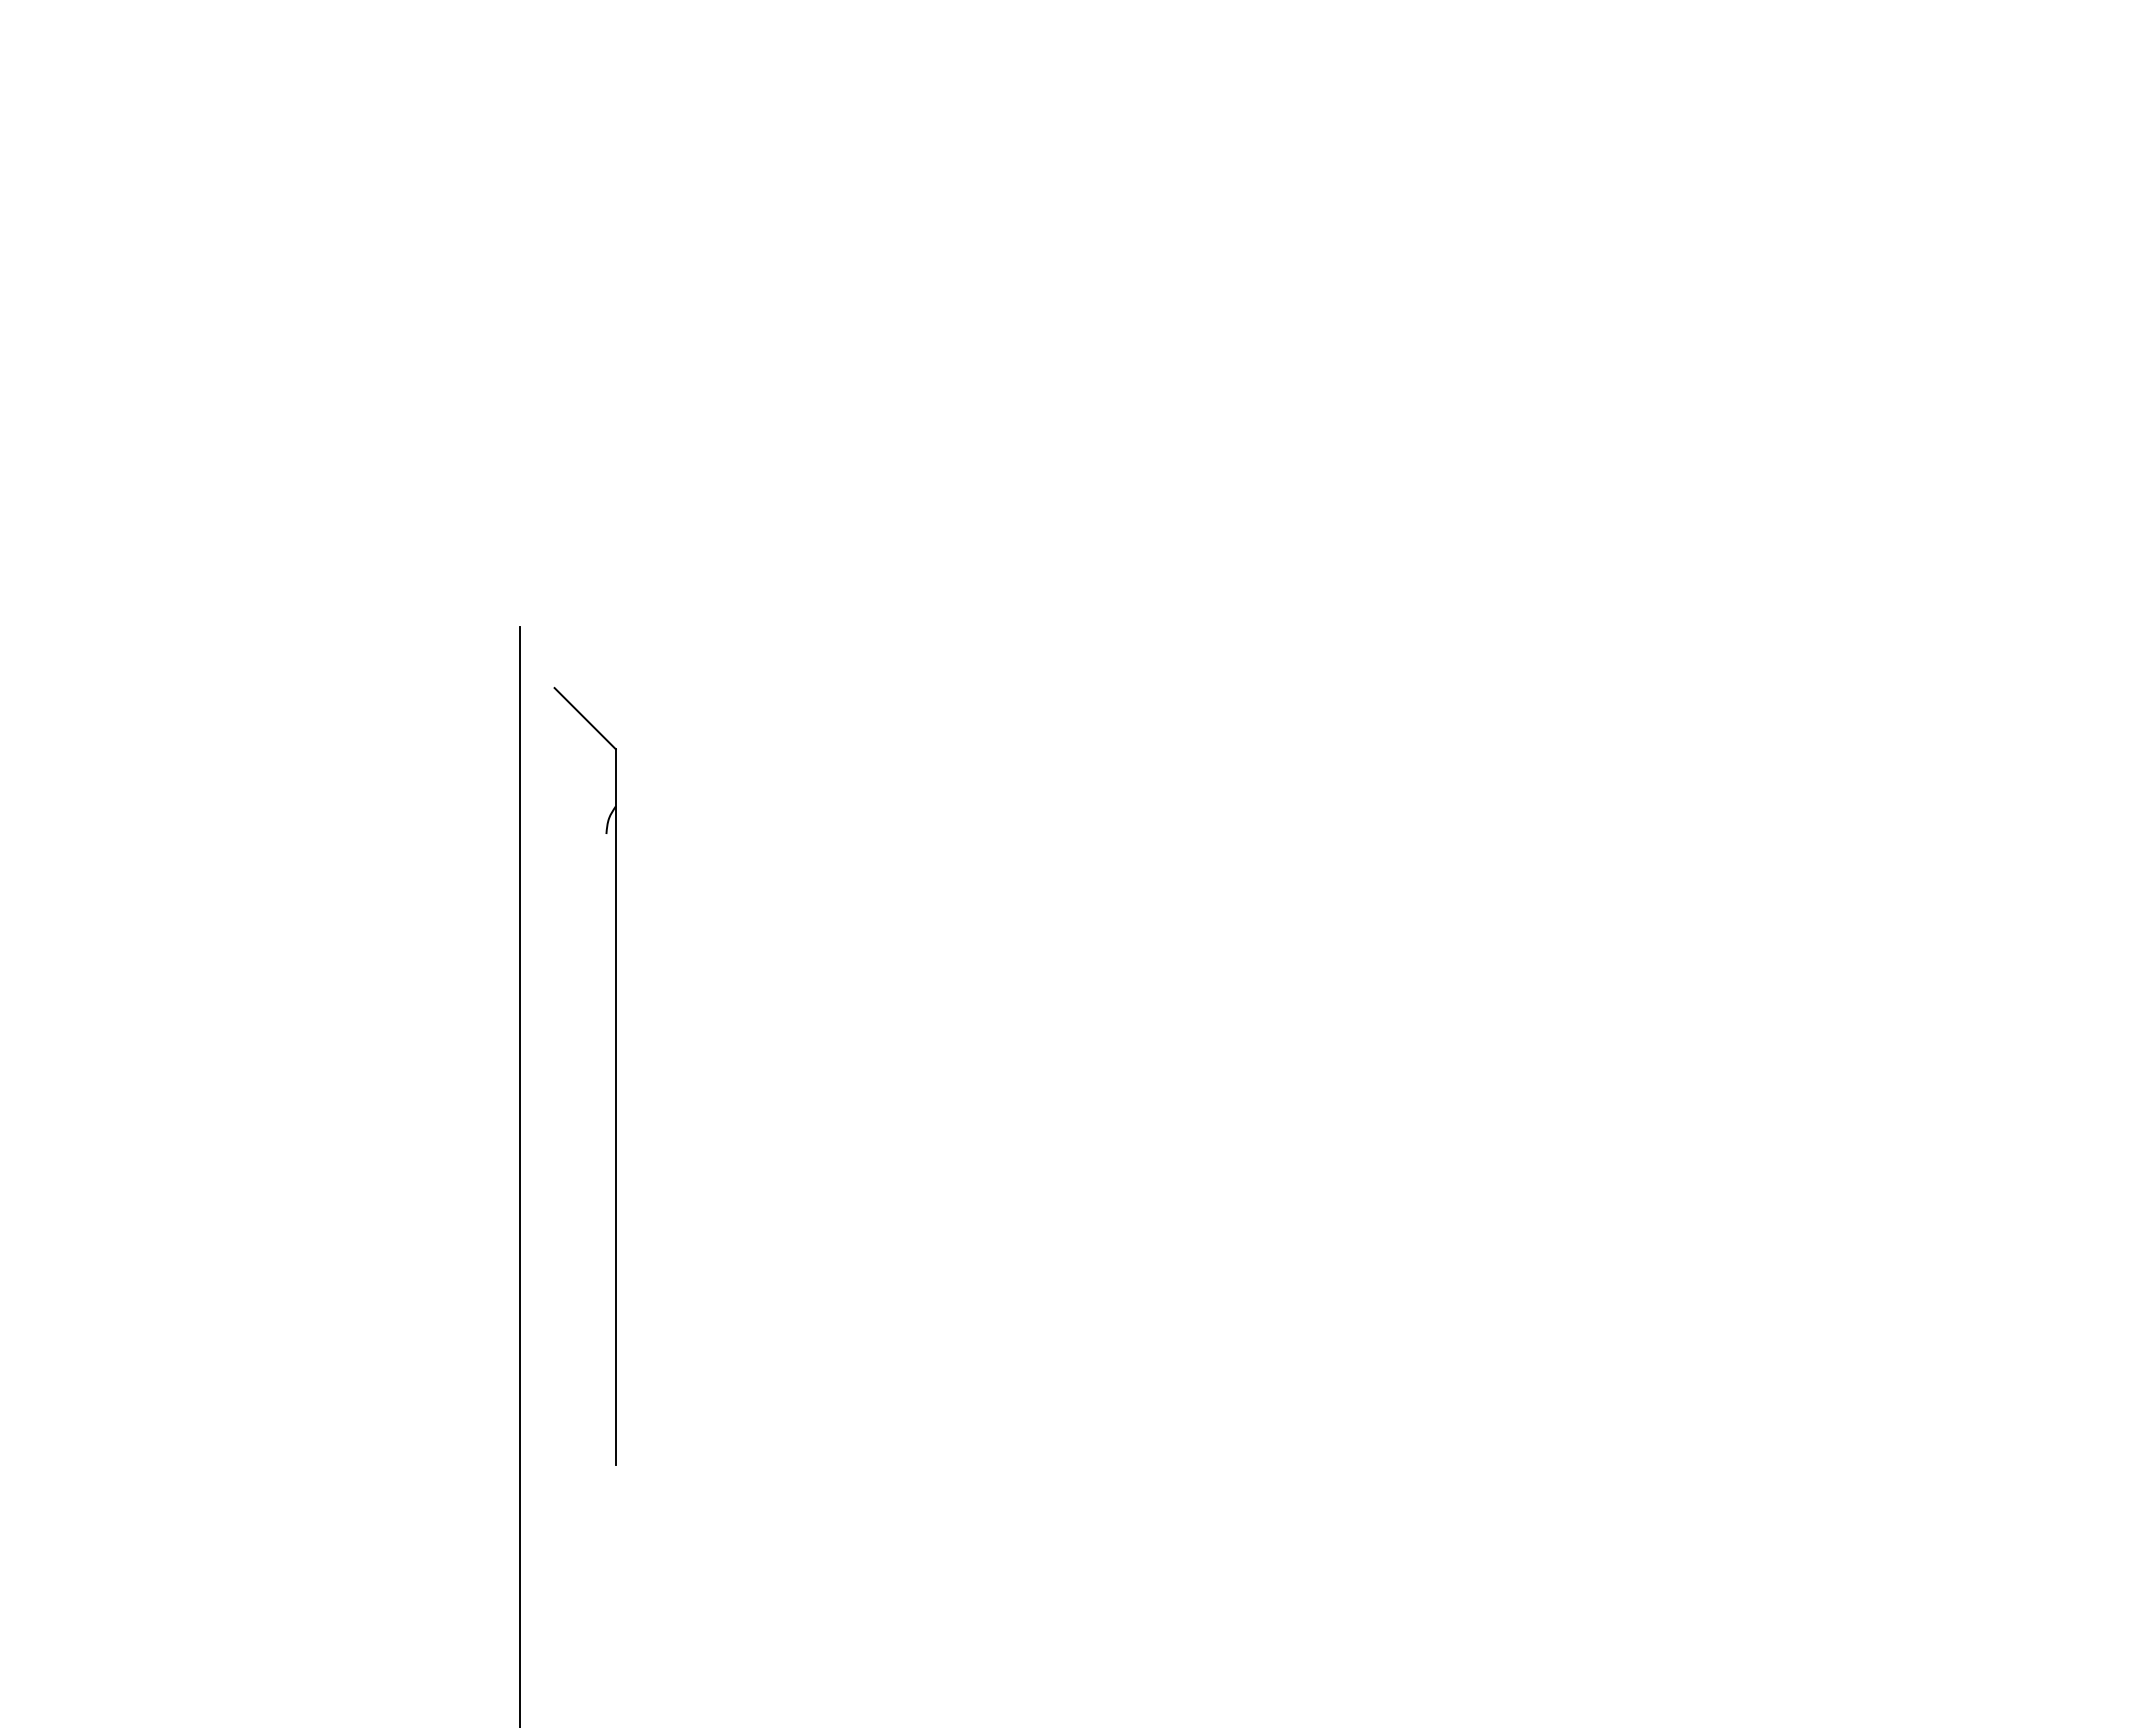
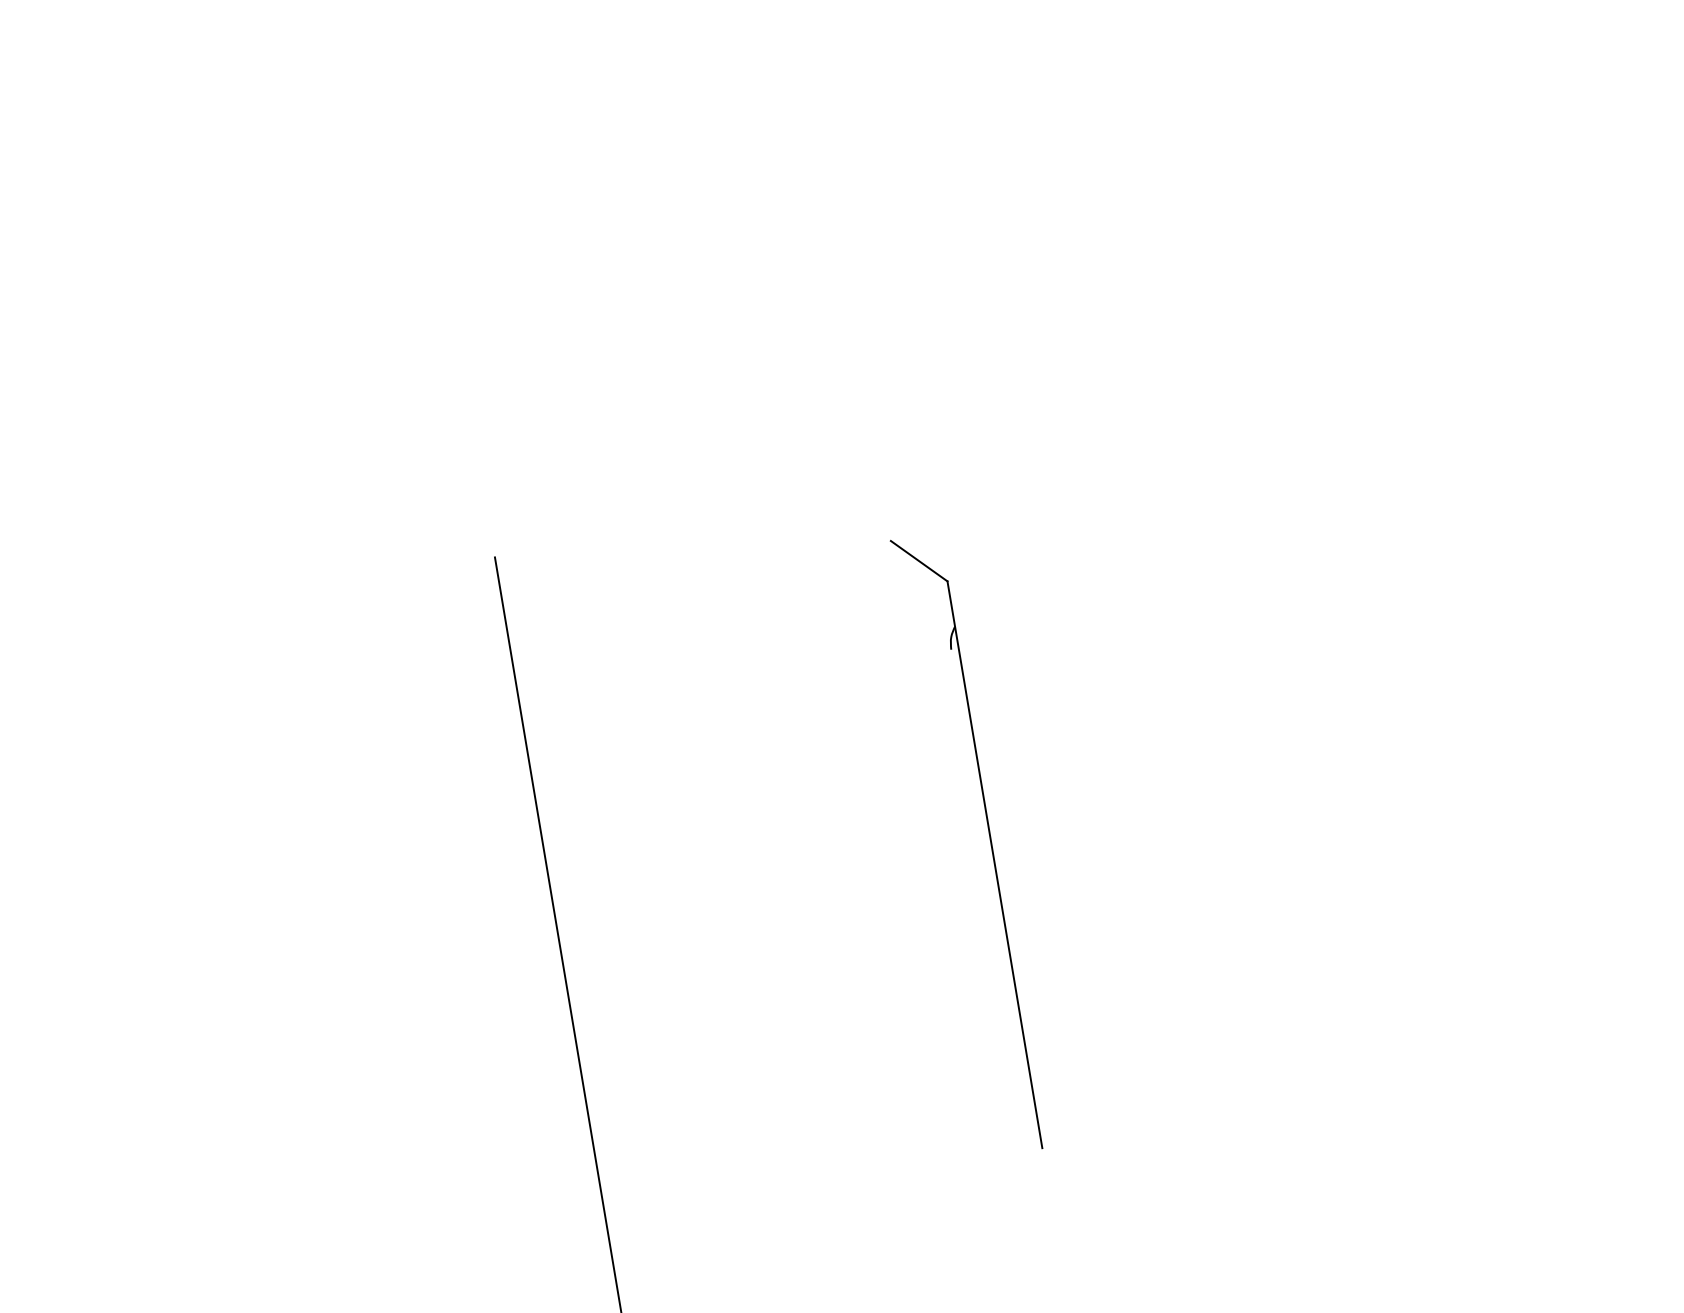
part: (615, 1076) -> (990, 840), moved

